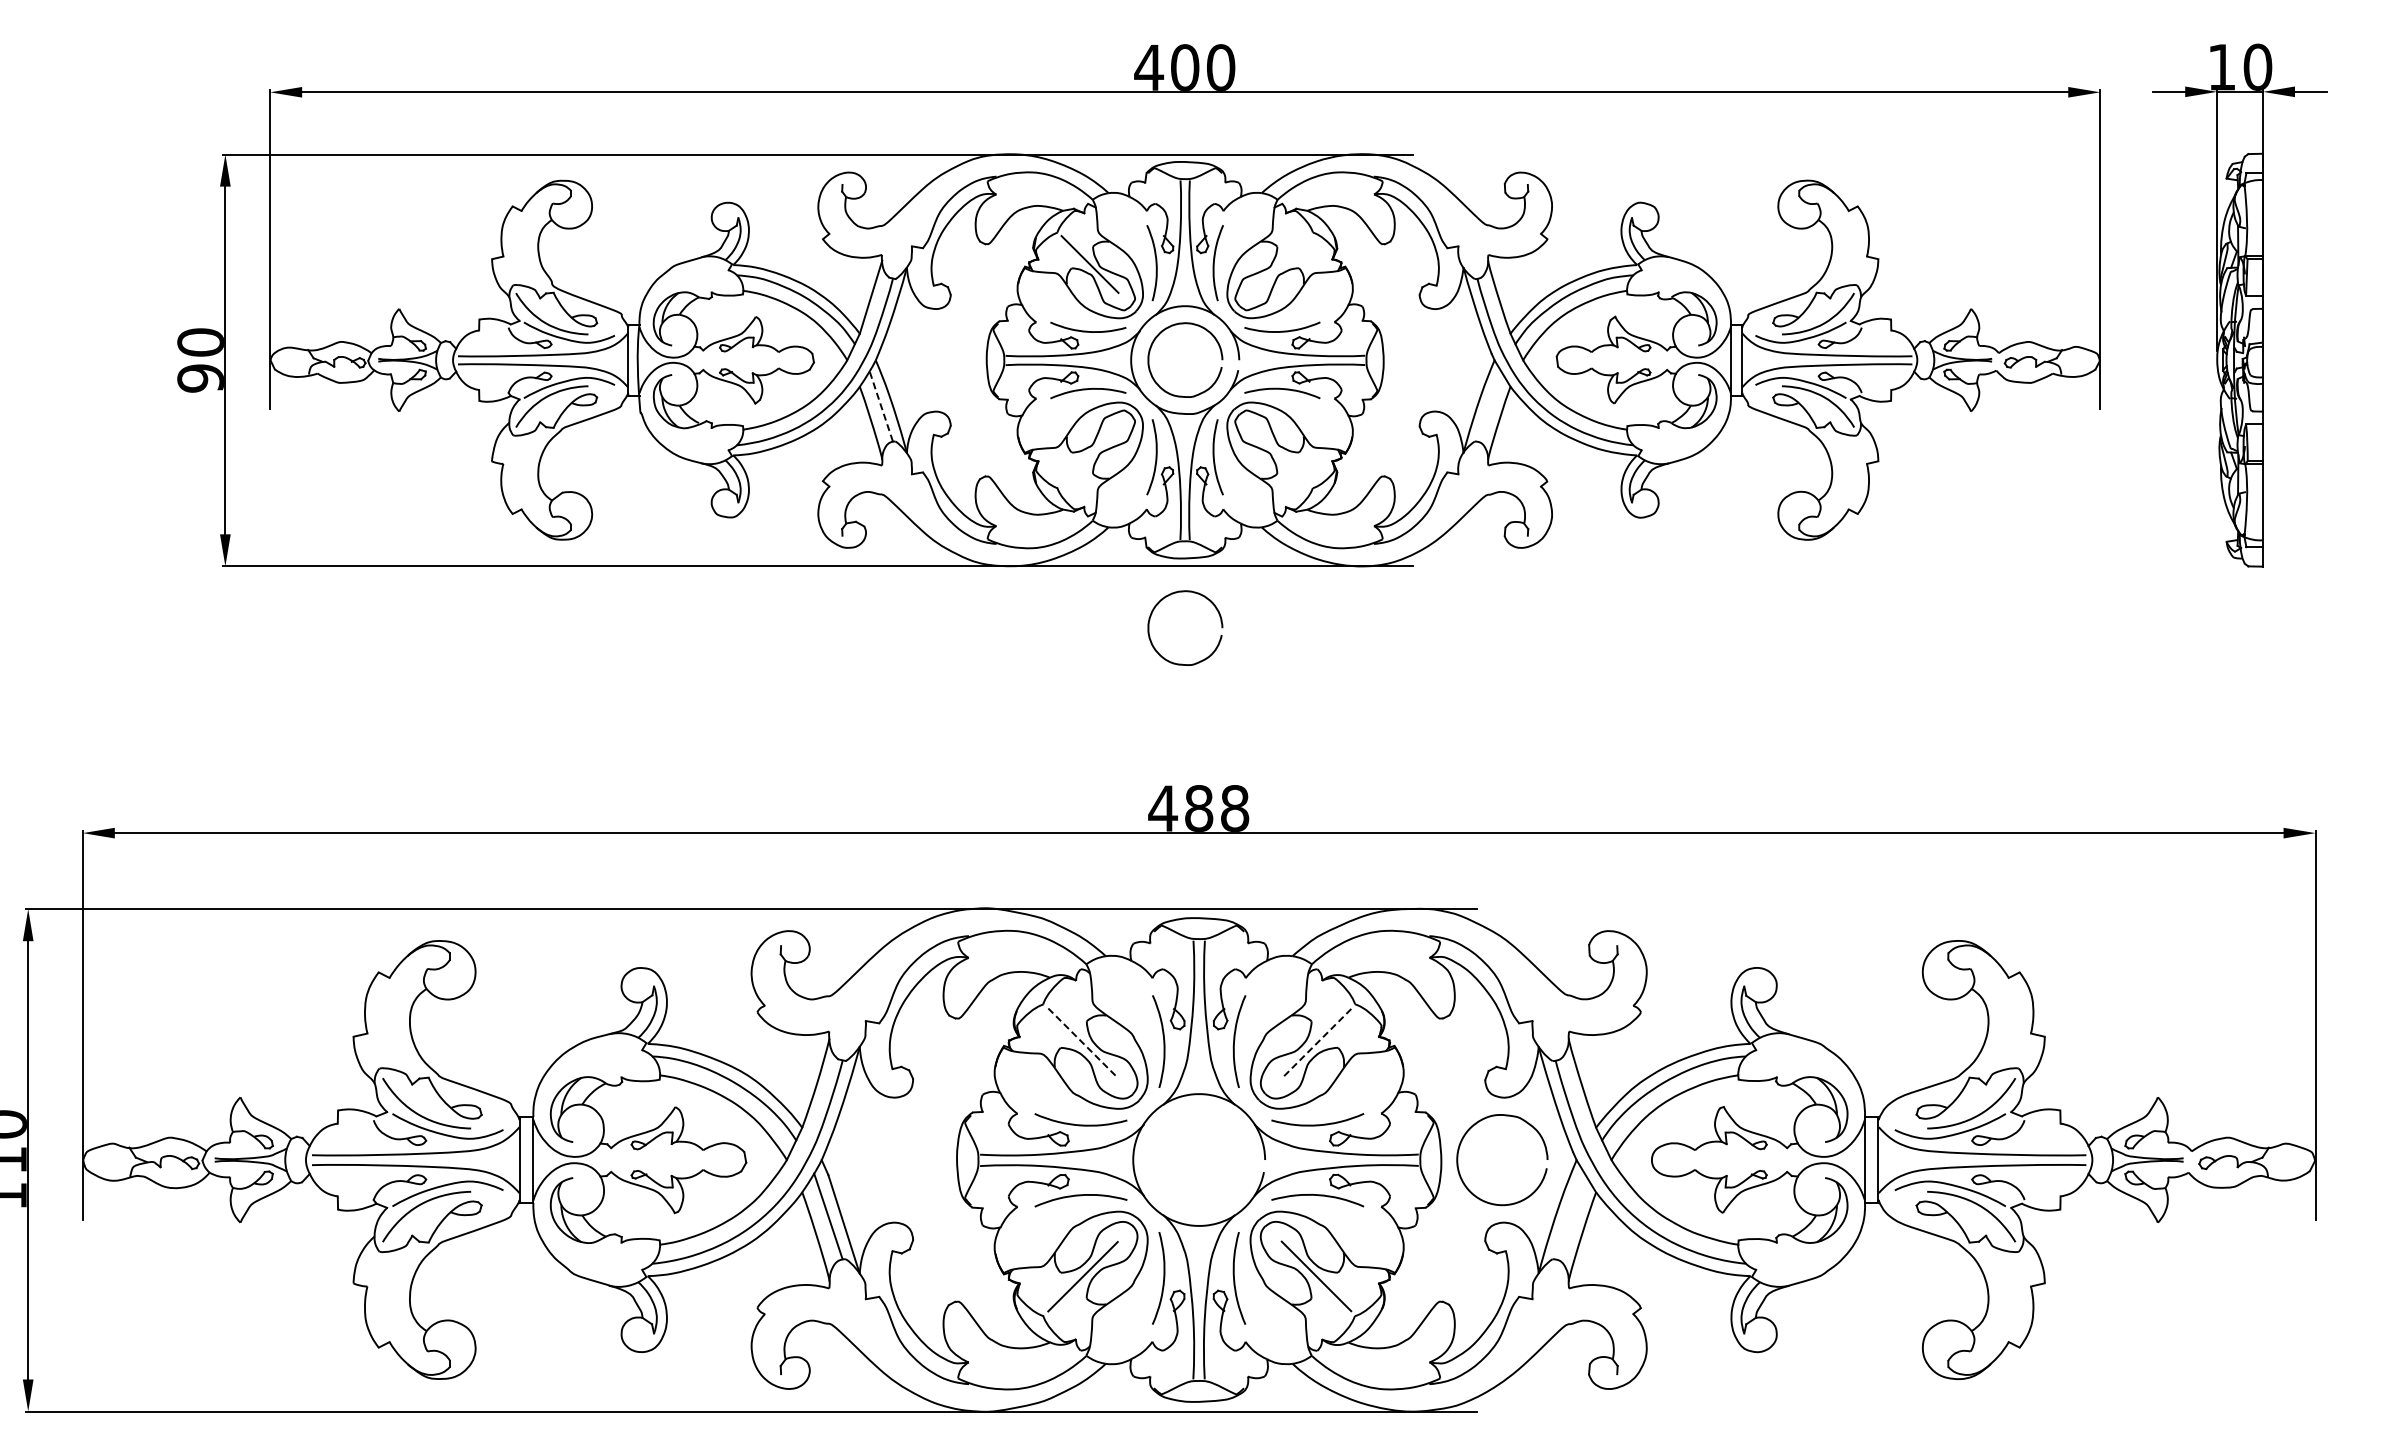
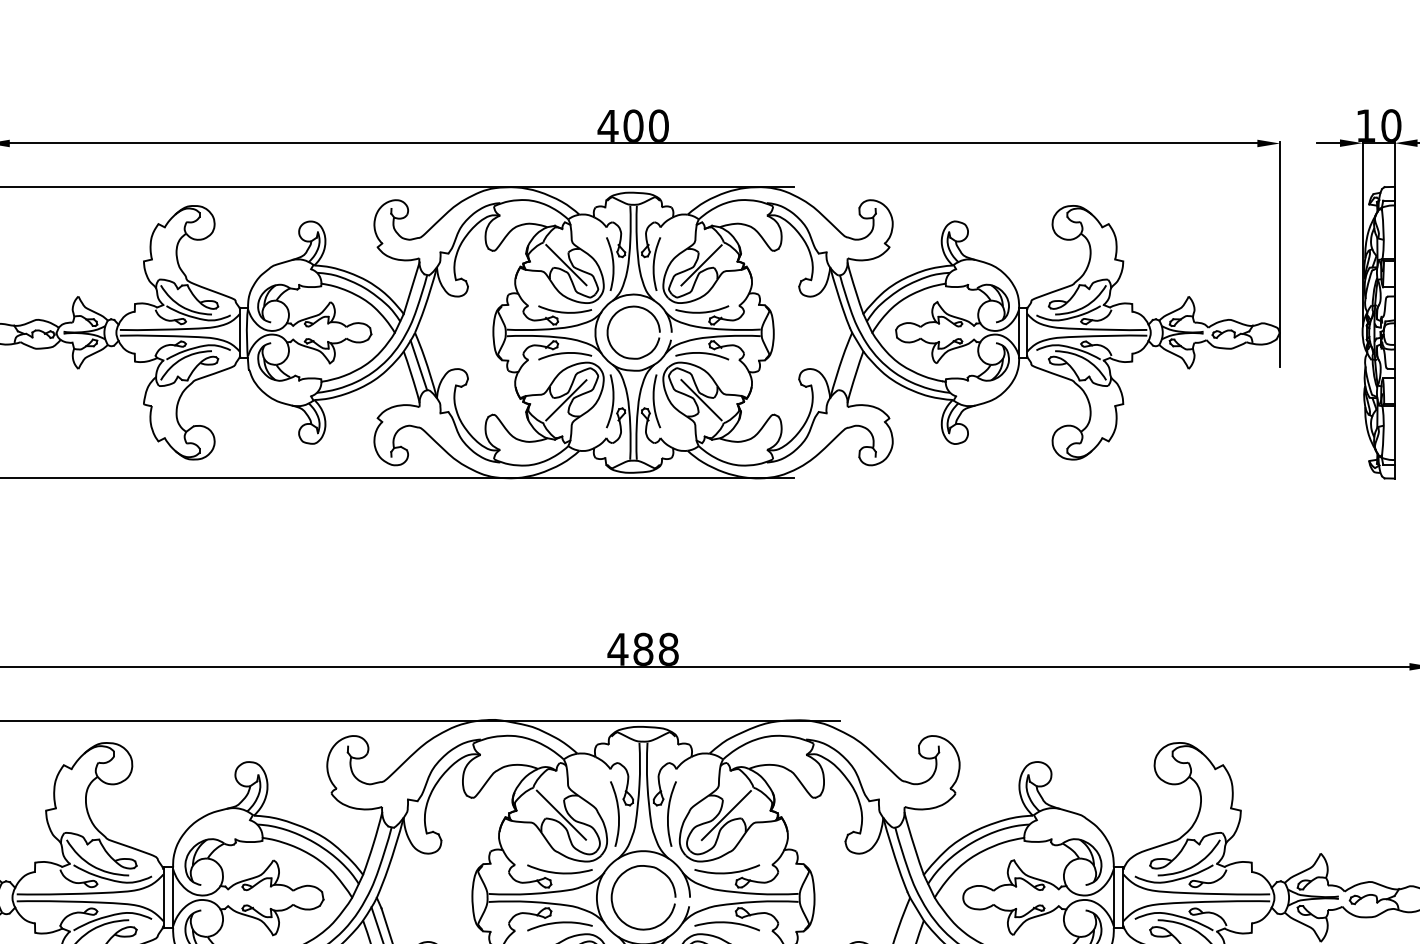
line: (1280, 264) -> (700, 265), added
line: (881, 406) -> (419, 365), dashed -> solid
line: (1089, 455) -> (565, 400), added
line: (1280, 455) -> (700, 400), added
curve: (1193, 593) -> (639, 497), removed
line: (1083, 1043) -> (561, 815), dashed -> solid
line: (1316, 1044) -> (726, 816), dashed -> solid
curve: (1521, 1199) -> (657, 925), moved

